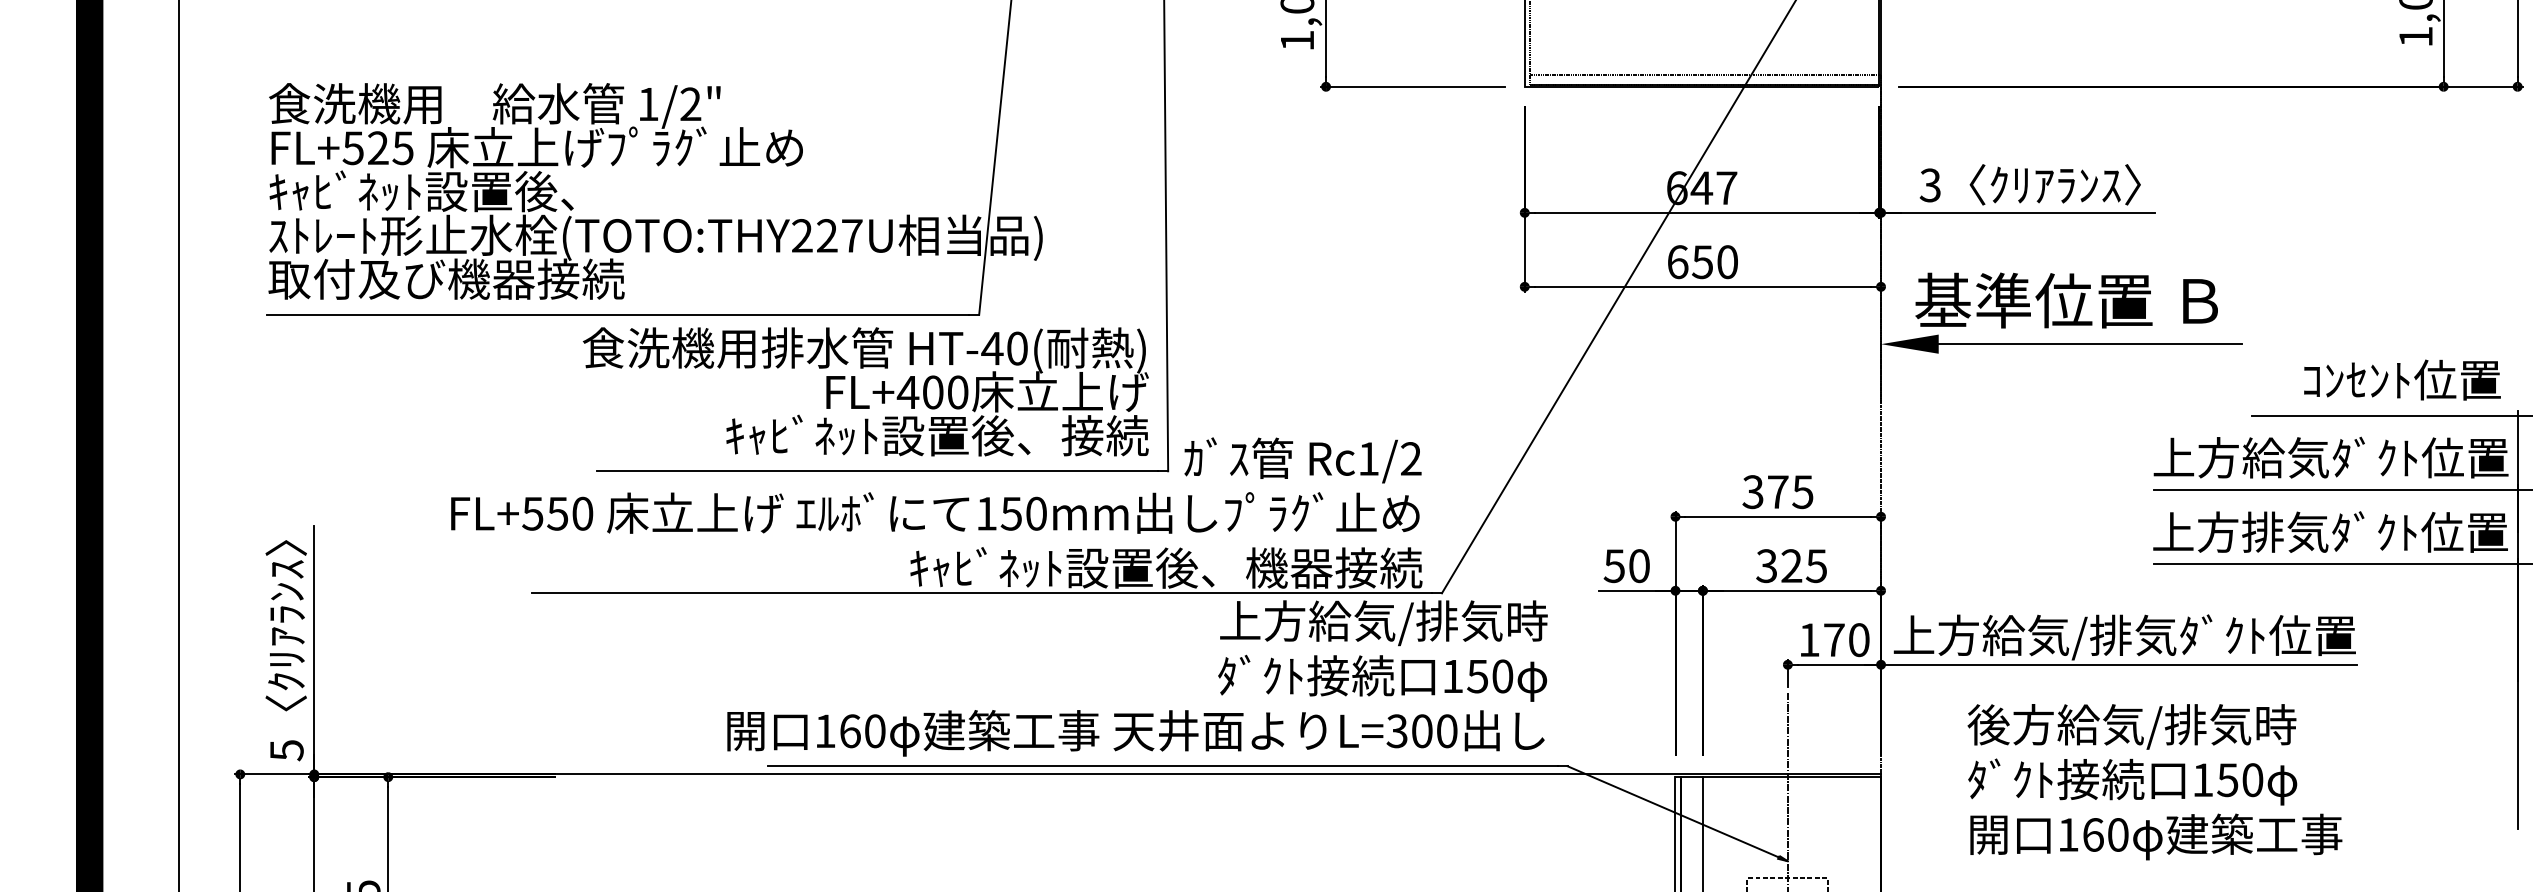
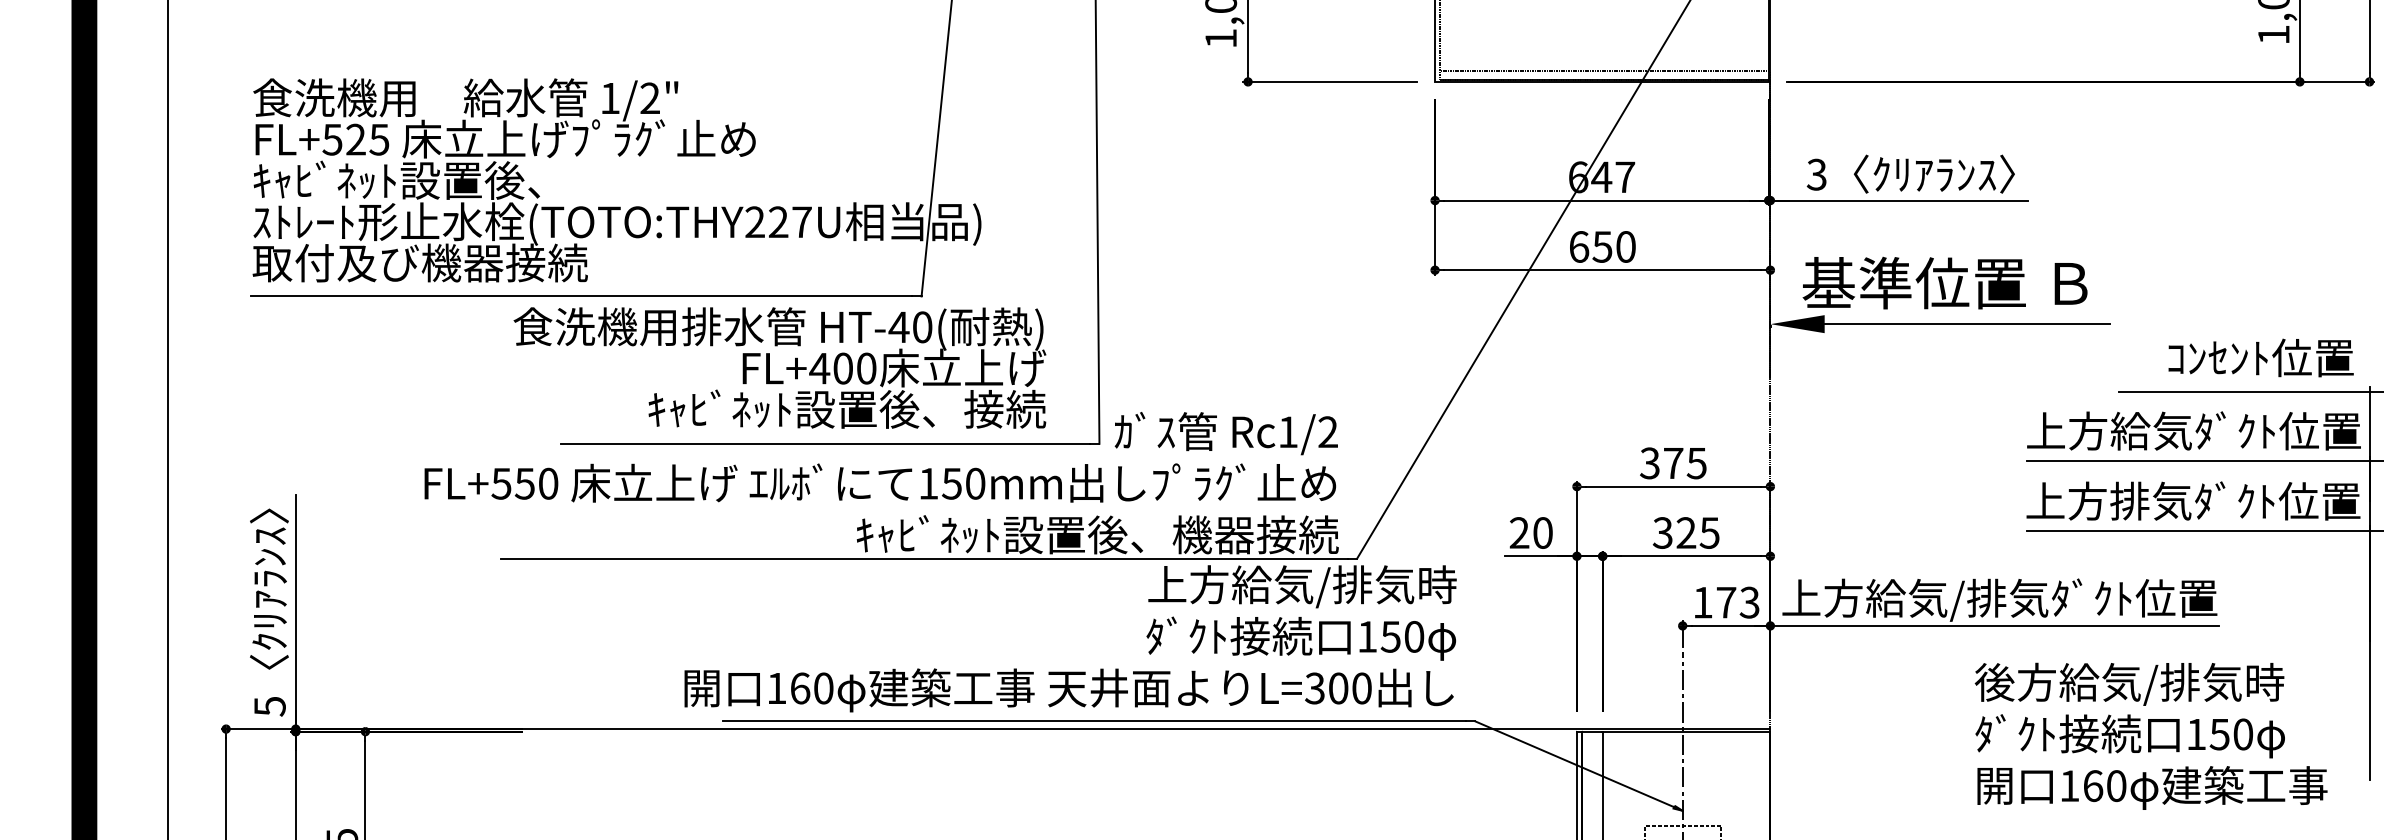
text: (865, 391) -> (779, 367), moved
text: (1614, 565) -> (1519, 532), 50 -> 20
text: (1858, 639) -> (1749, 602), 170 -> 173
text: (2154, 781) -> (2150, 735), moved

